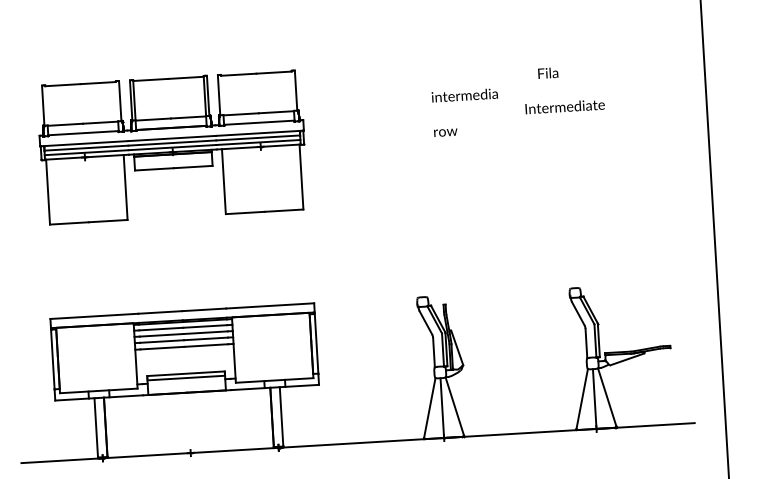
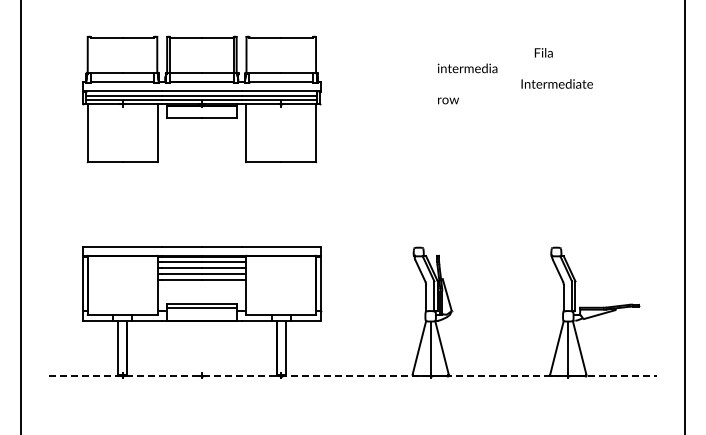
line: (357, 443) -> (352, 375), solid -> dashed

